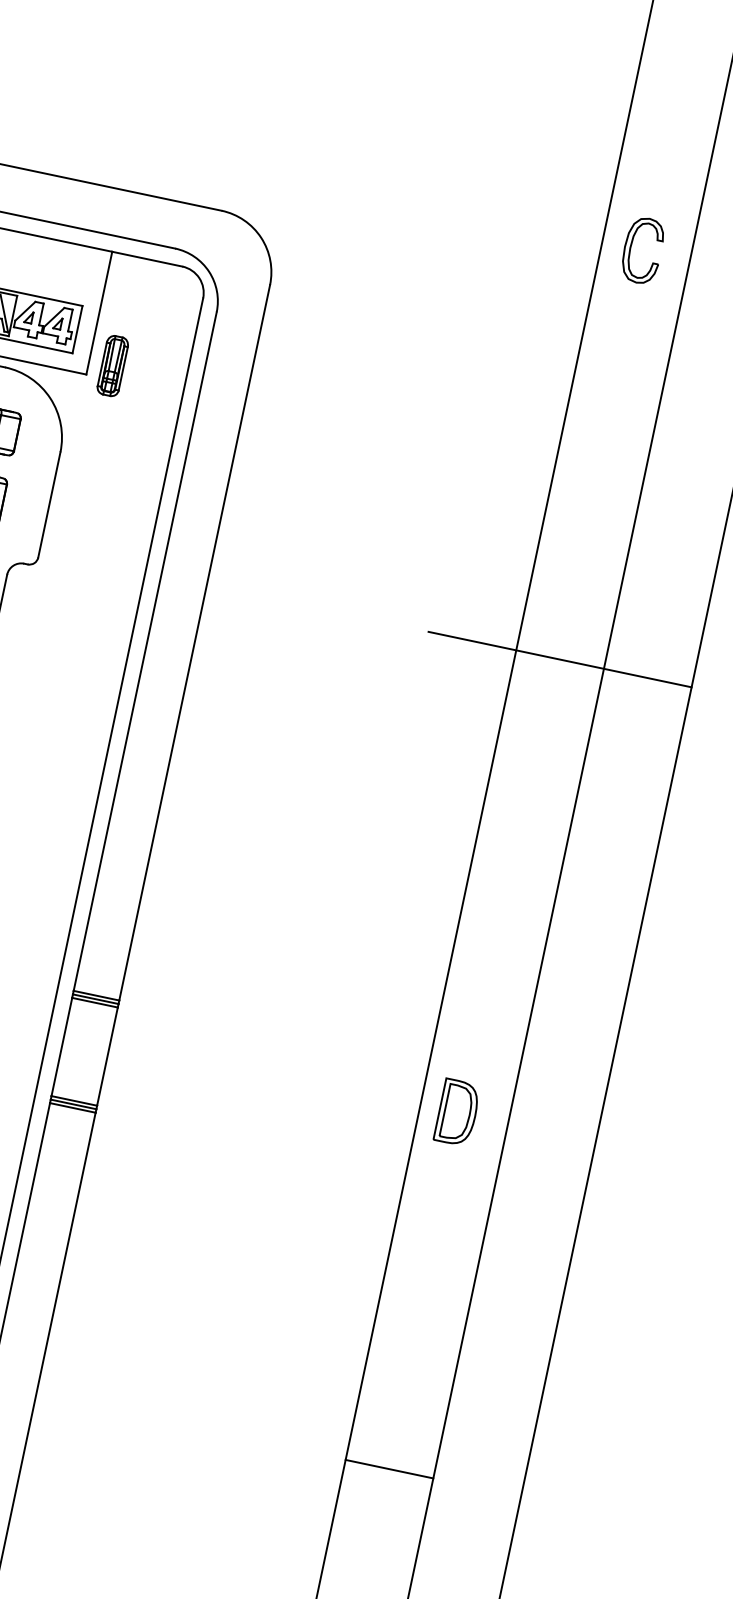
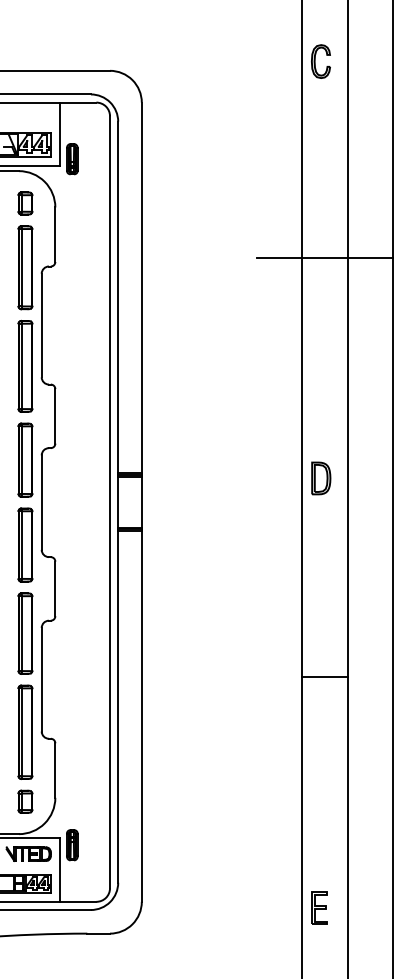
part: (641, 250) -> (320, 61), moved
part: (457, 1112) -> (321, 478), moved

